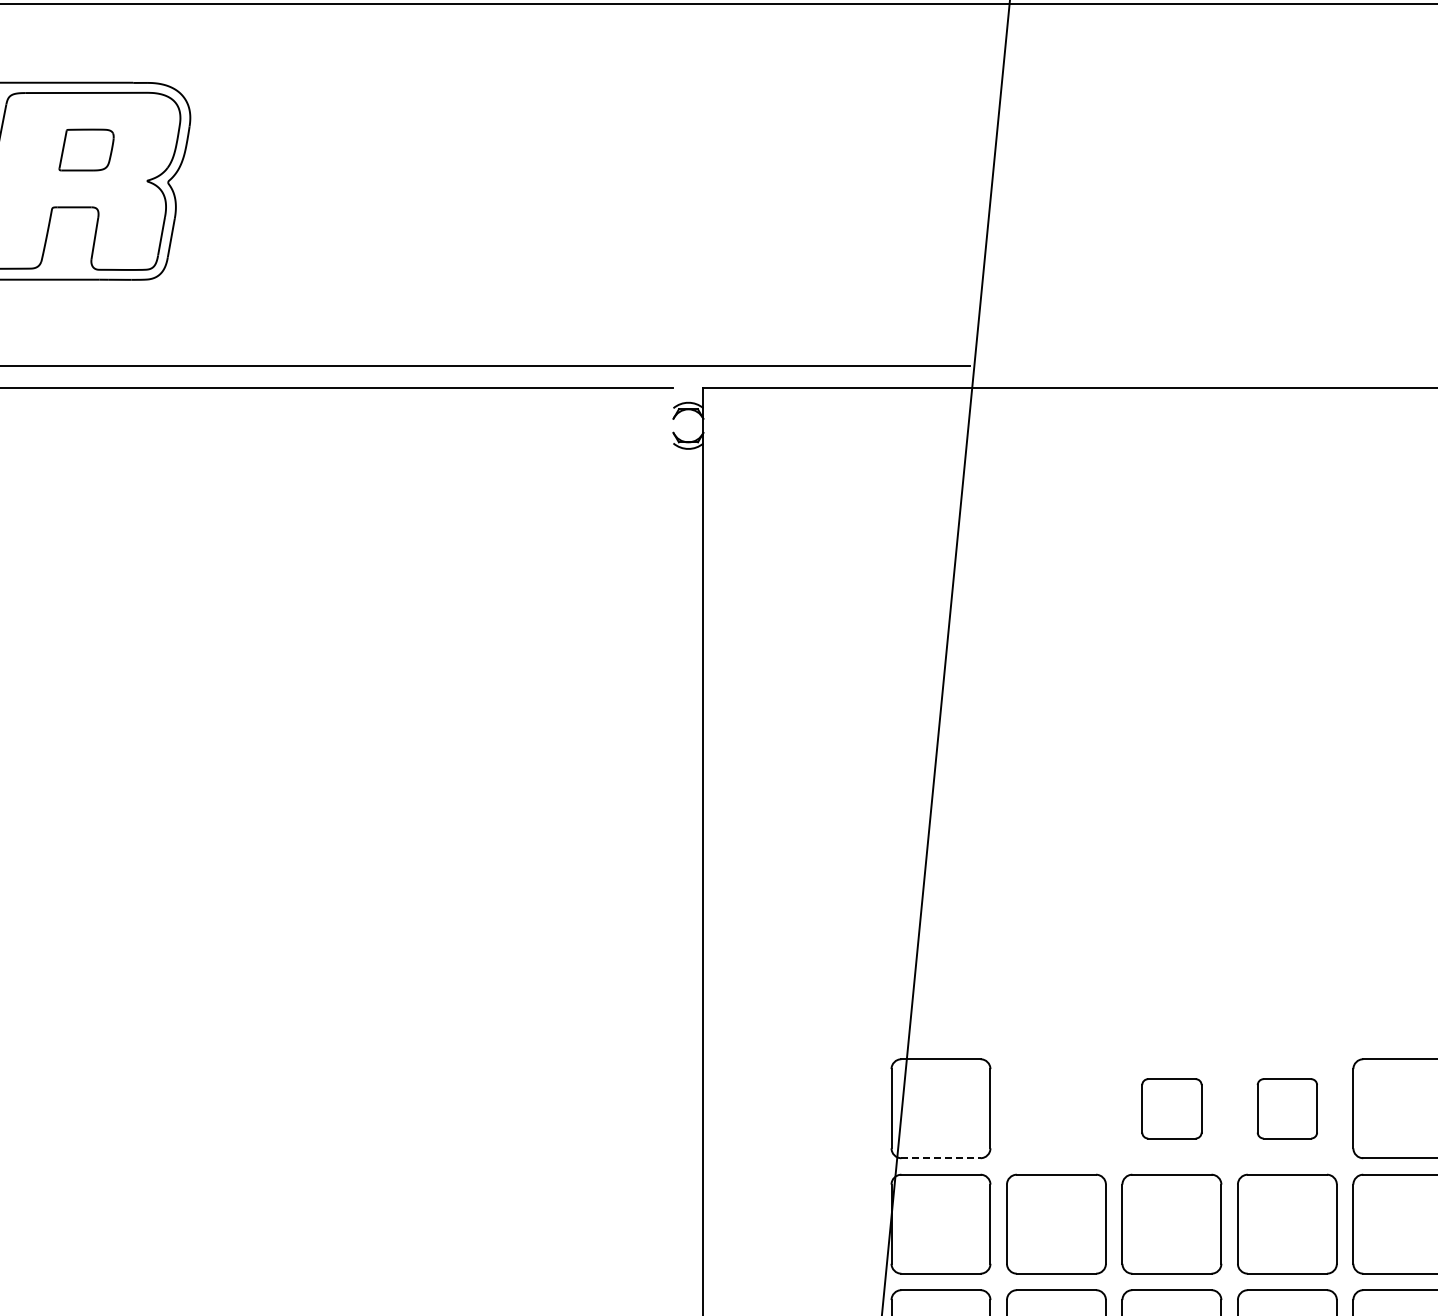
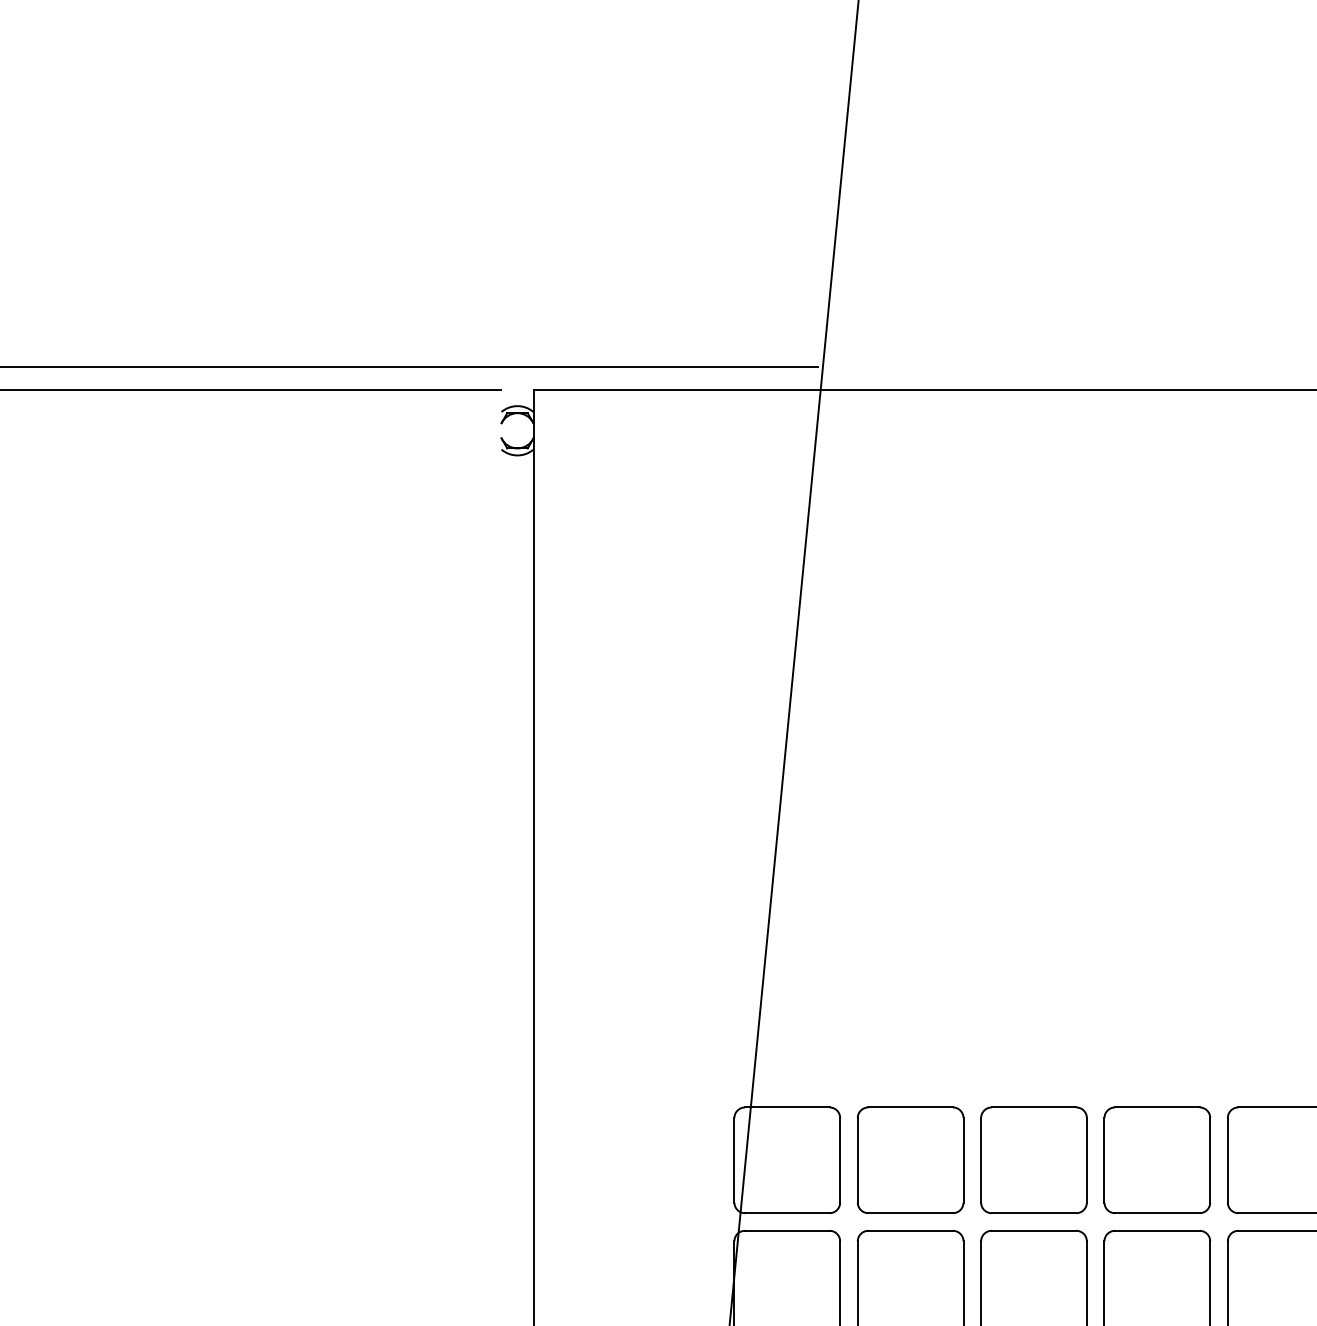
part: (1056, 1108) -> (910, 1160), added
part: (1171, 1108) -> (1033, 1160), size x1.67
part: (1287, 1108) -> (1157, 1160), size x1.67
line: (940, 1158) -> (786, 1213), dashed -> solid

